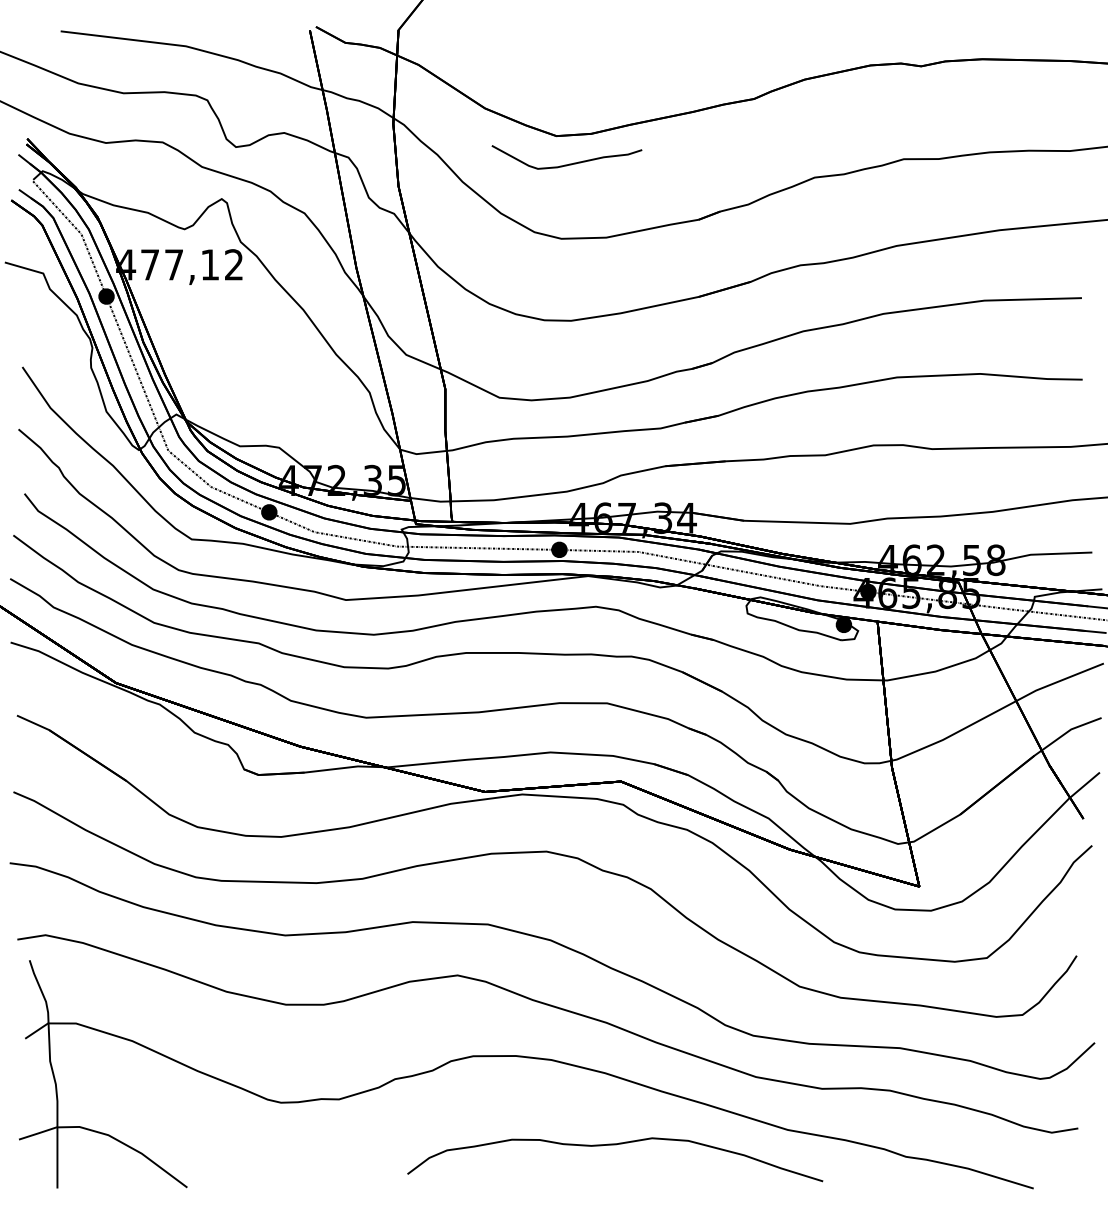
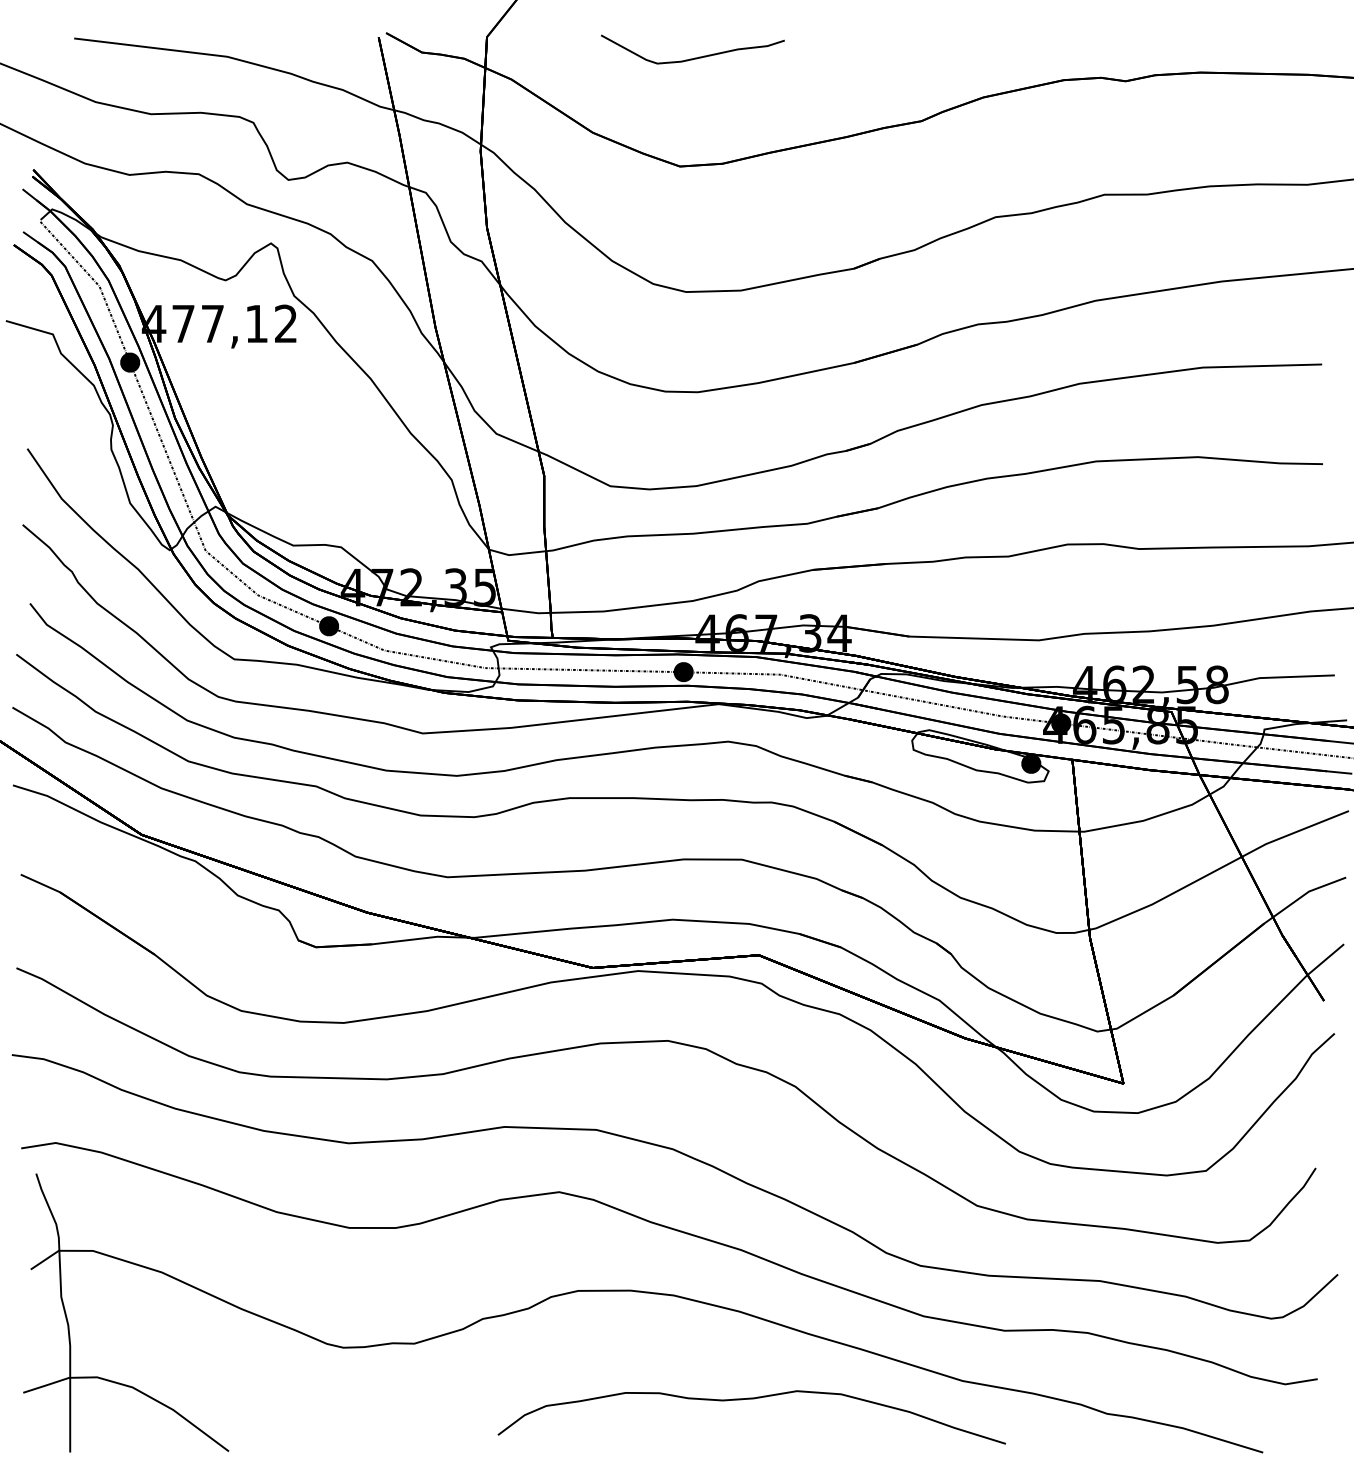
curve: (569, 163) -> (695, 57), moved

